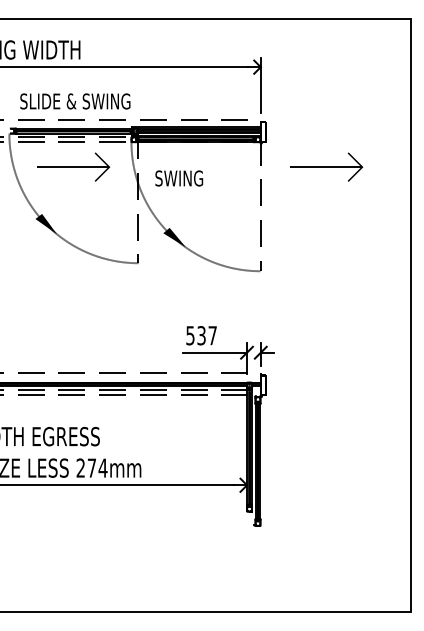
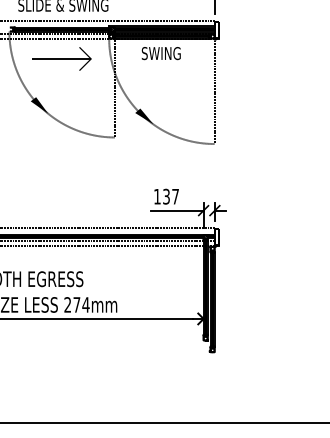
part: (326, 166) -> (268, 58), removed
text: (179, 178) -> (161, 53), moved
text: (190, 335) -> (157, 196), 537 -> 137

